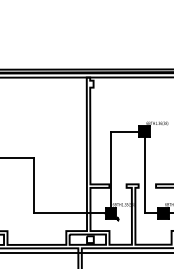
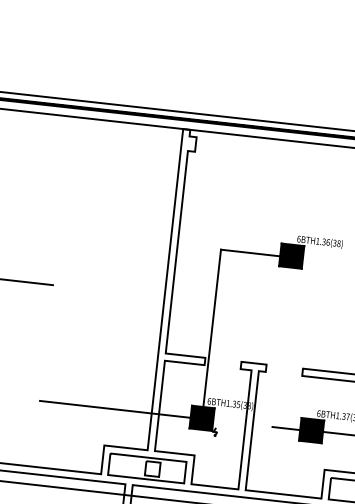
line: (144, 172) -> (281, 341), removed
line: (33, 185) -> (46, 342), removed

